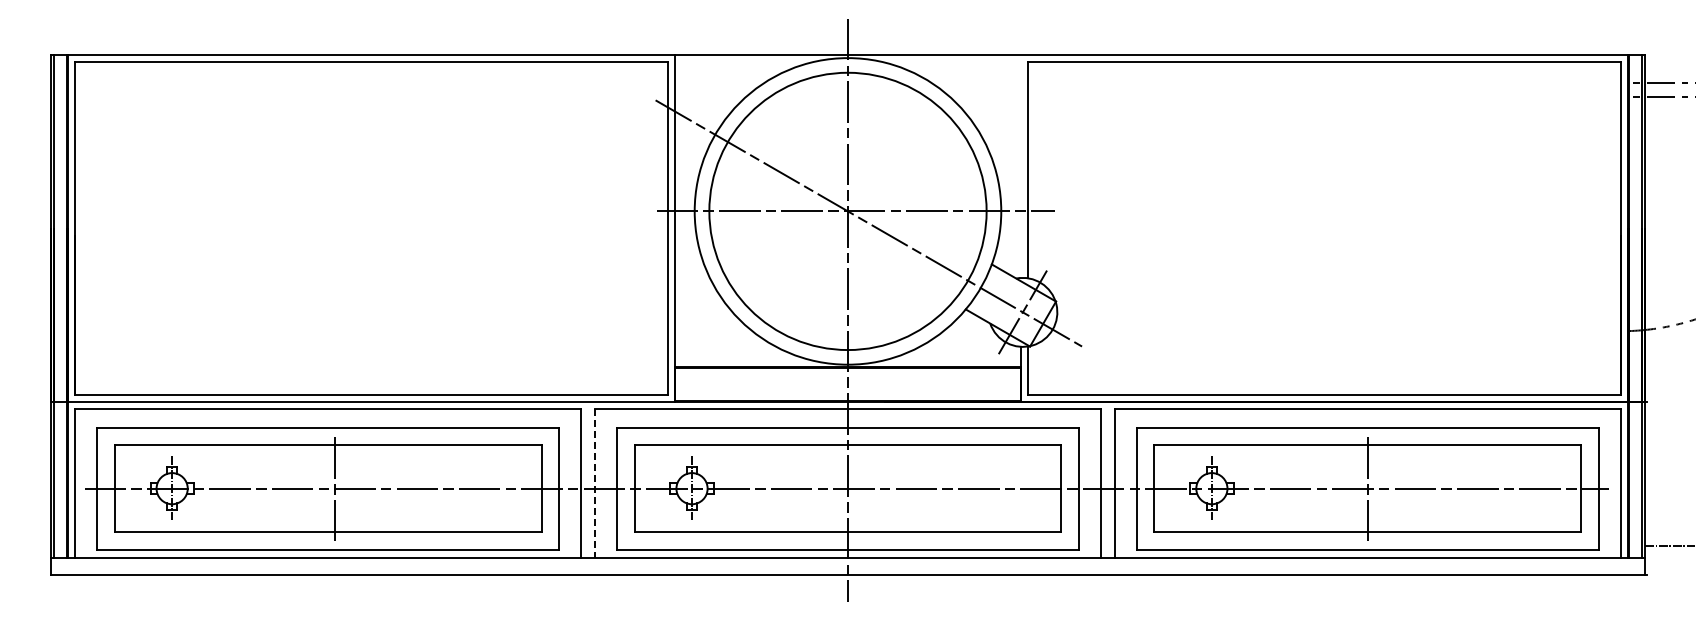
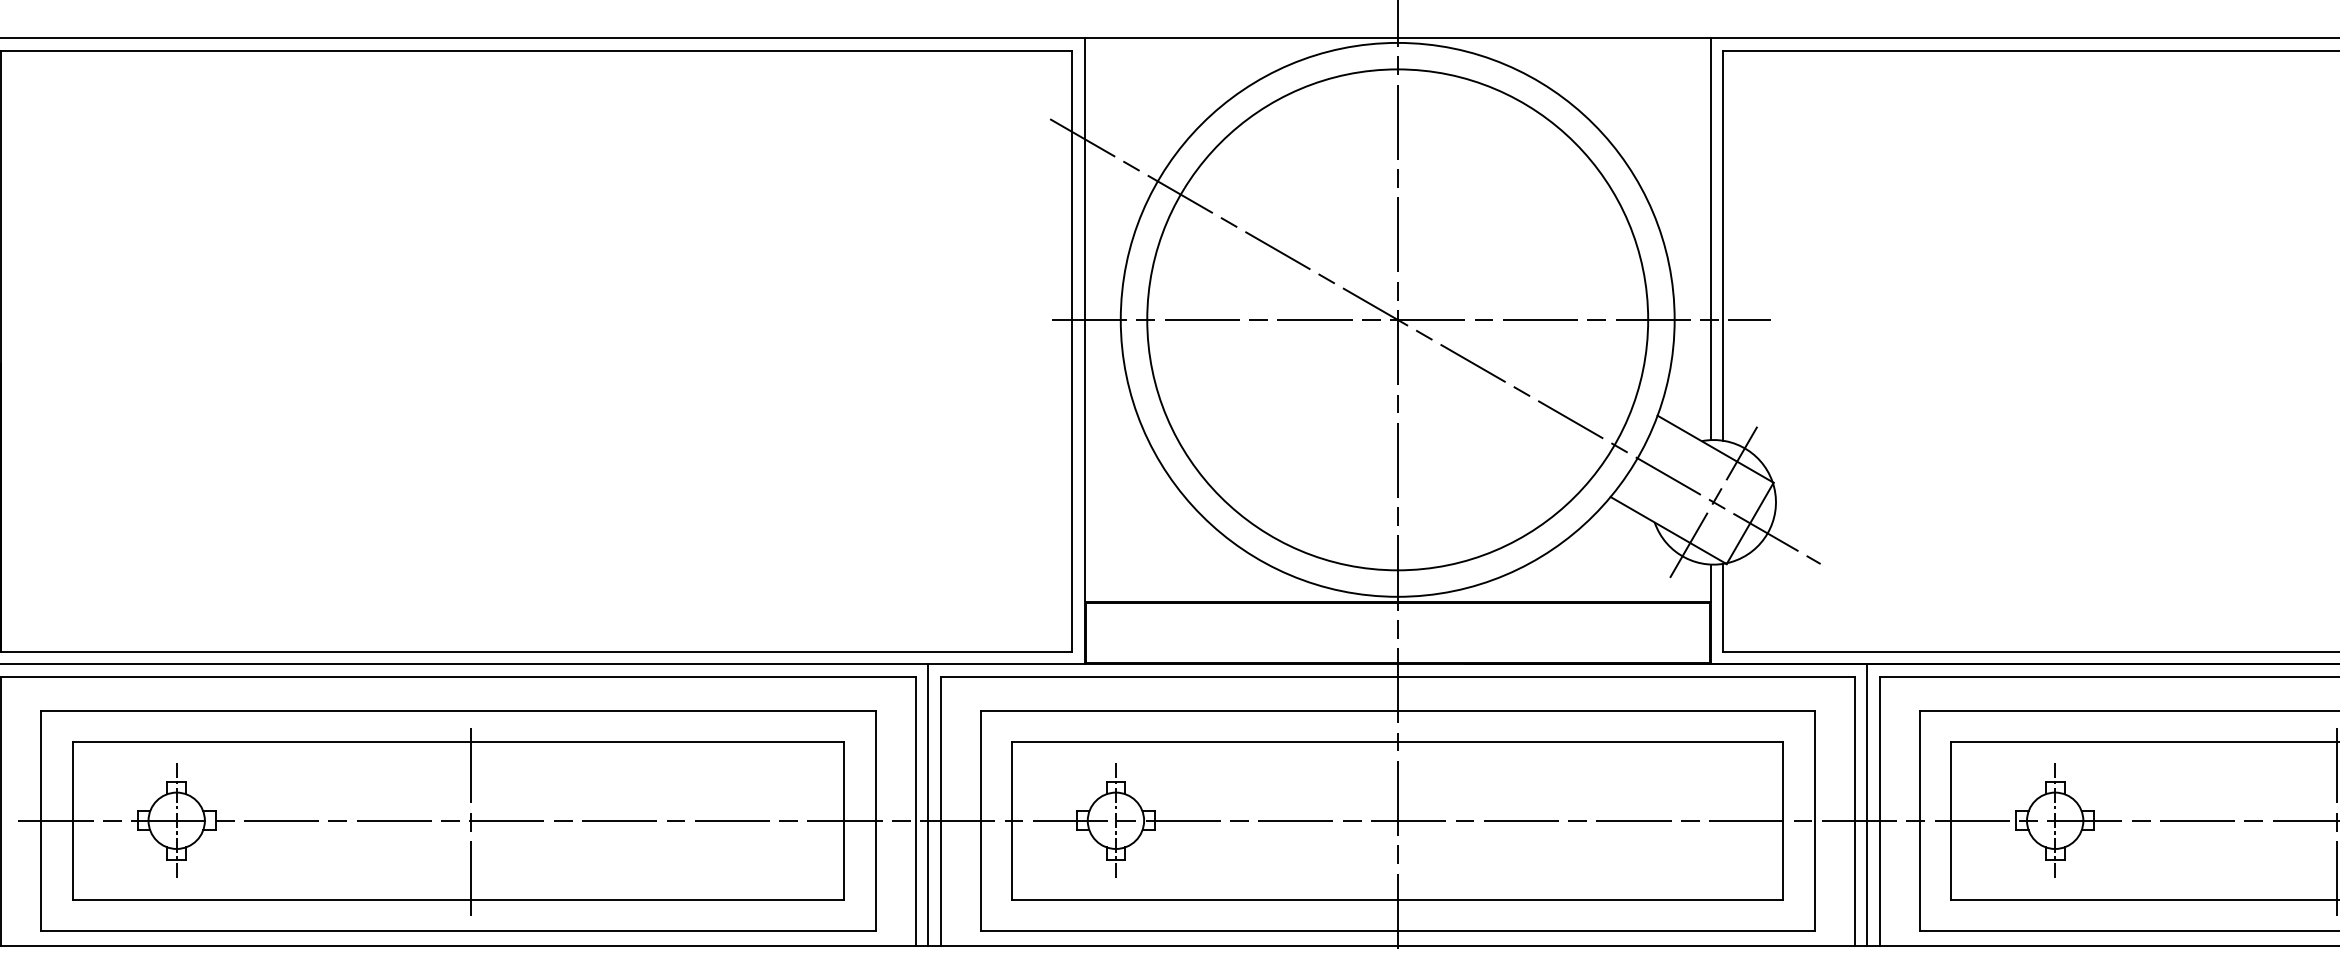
line: (1021, 166) -> (1711, 238), added
line: (588, 479) -> (928, 804), added
line: (1107, 479) -> (1866, 804), added
line: (594, 483) -> (939, 811), dashed -> solid

